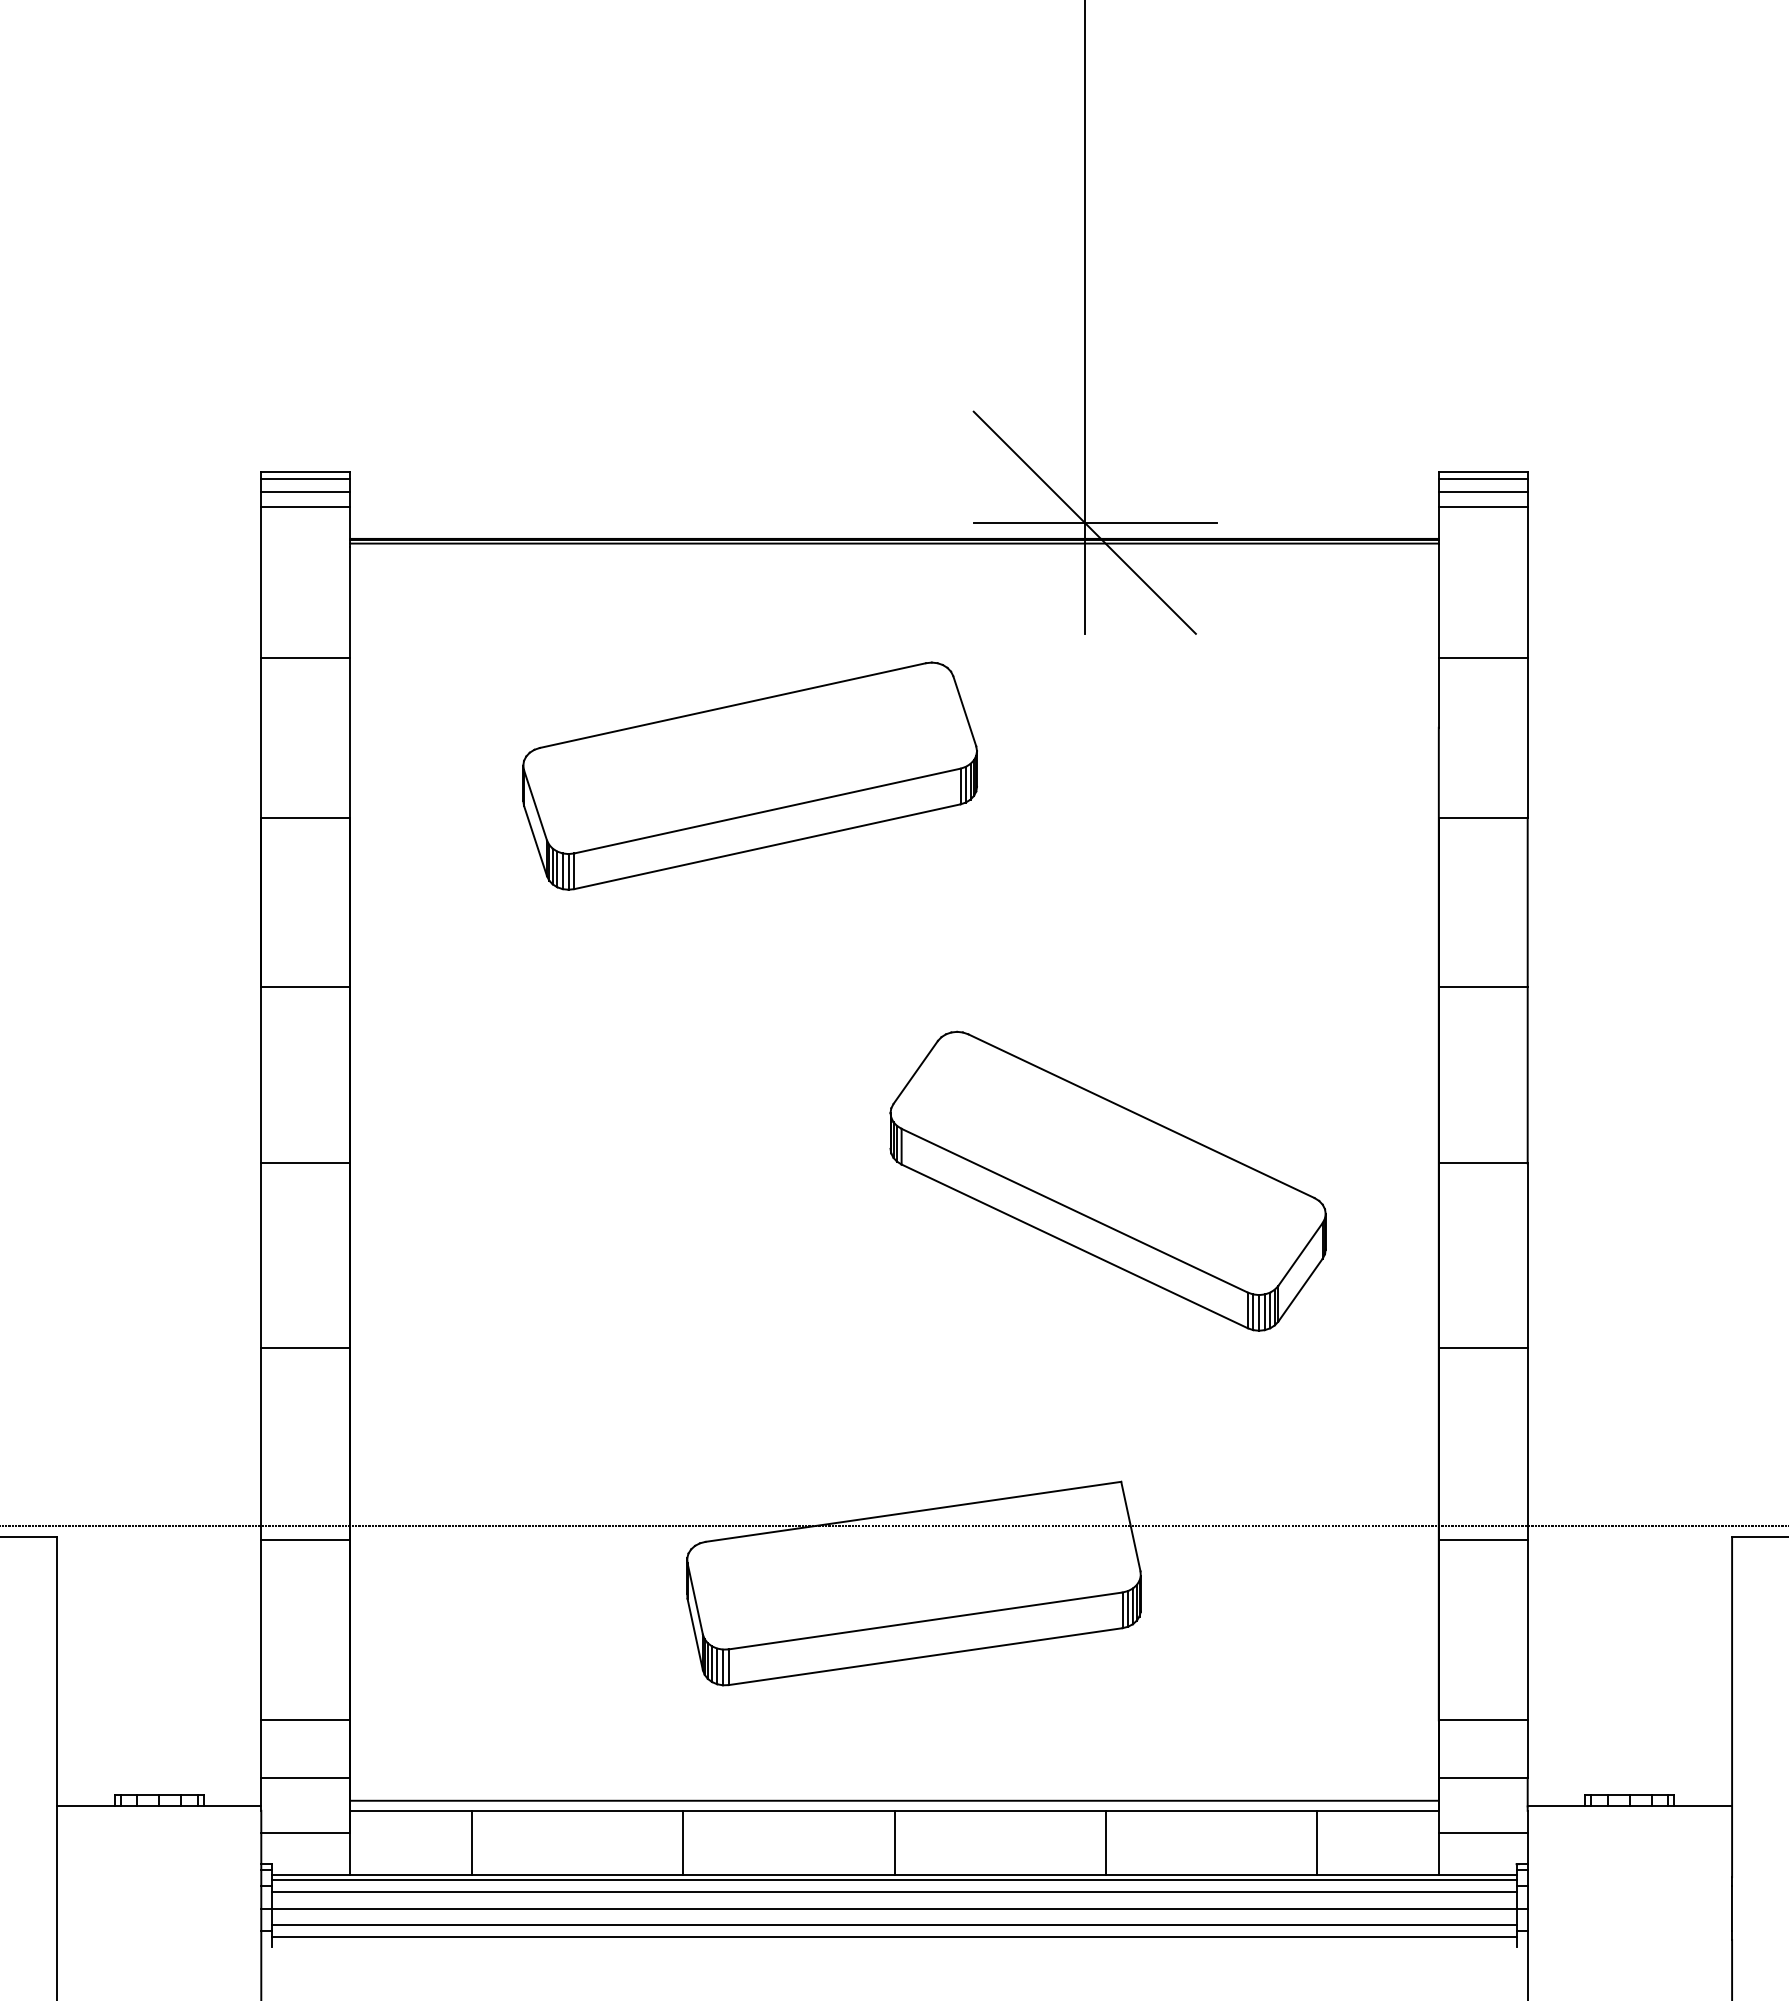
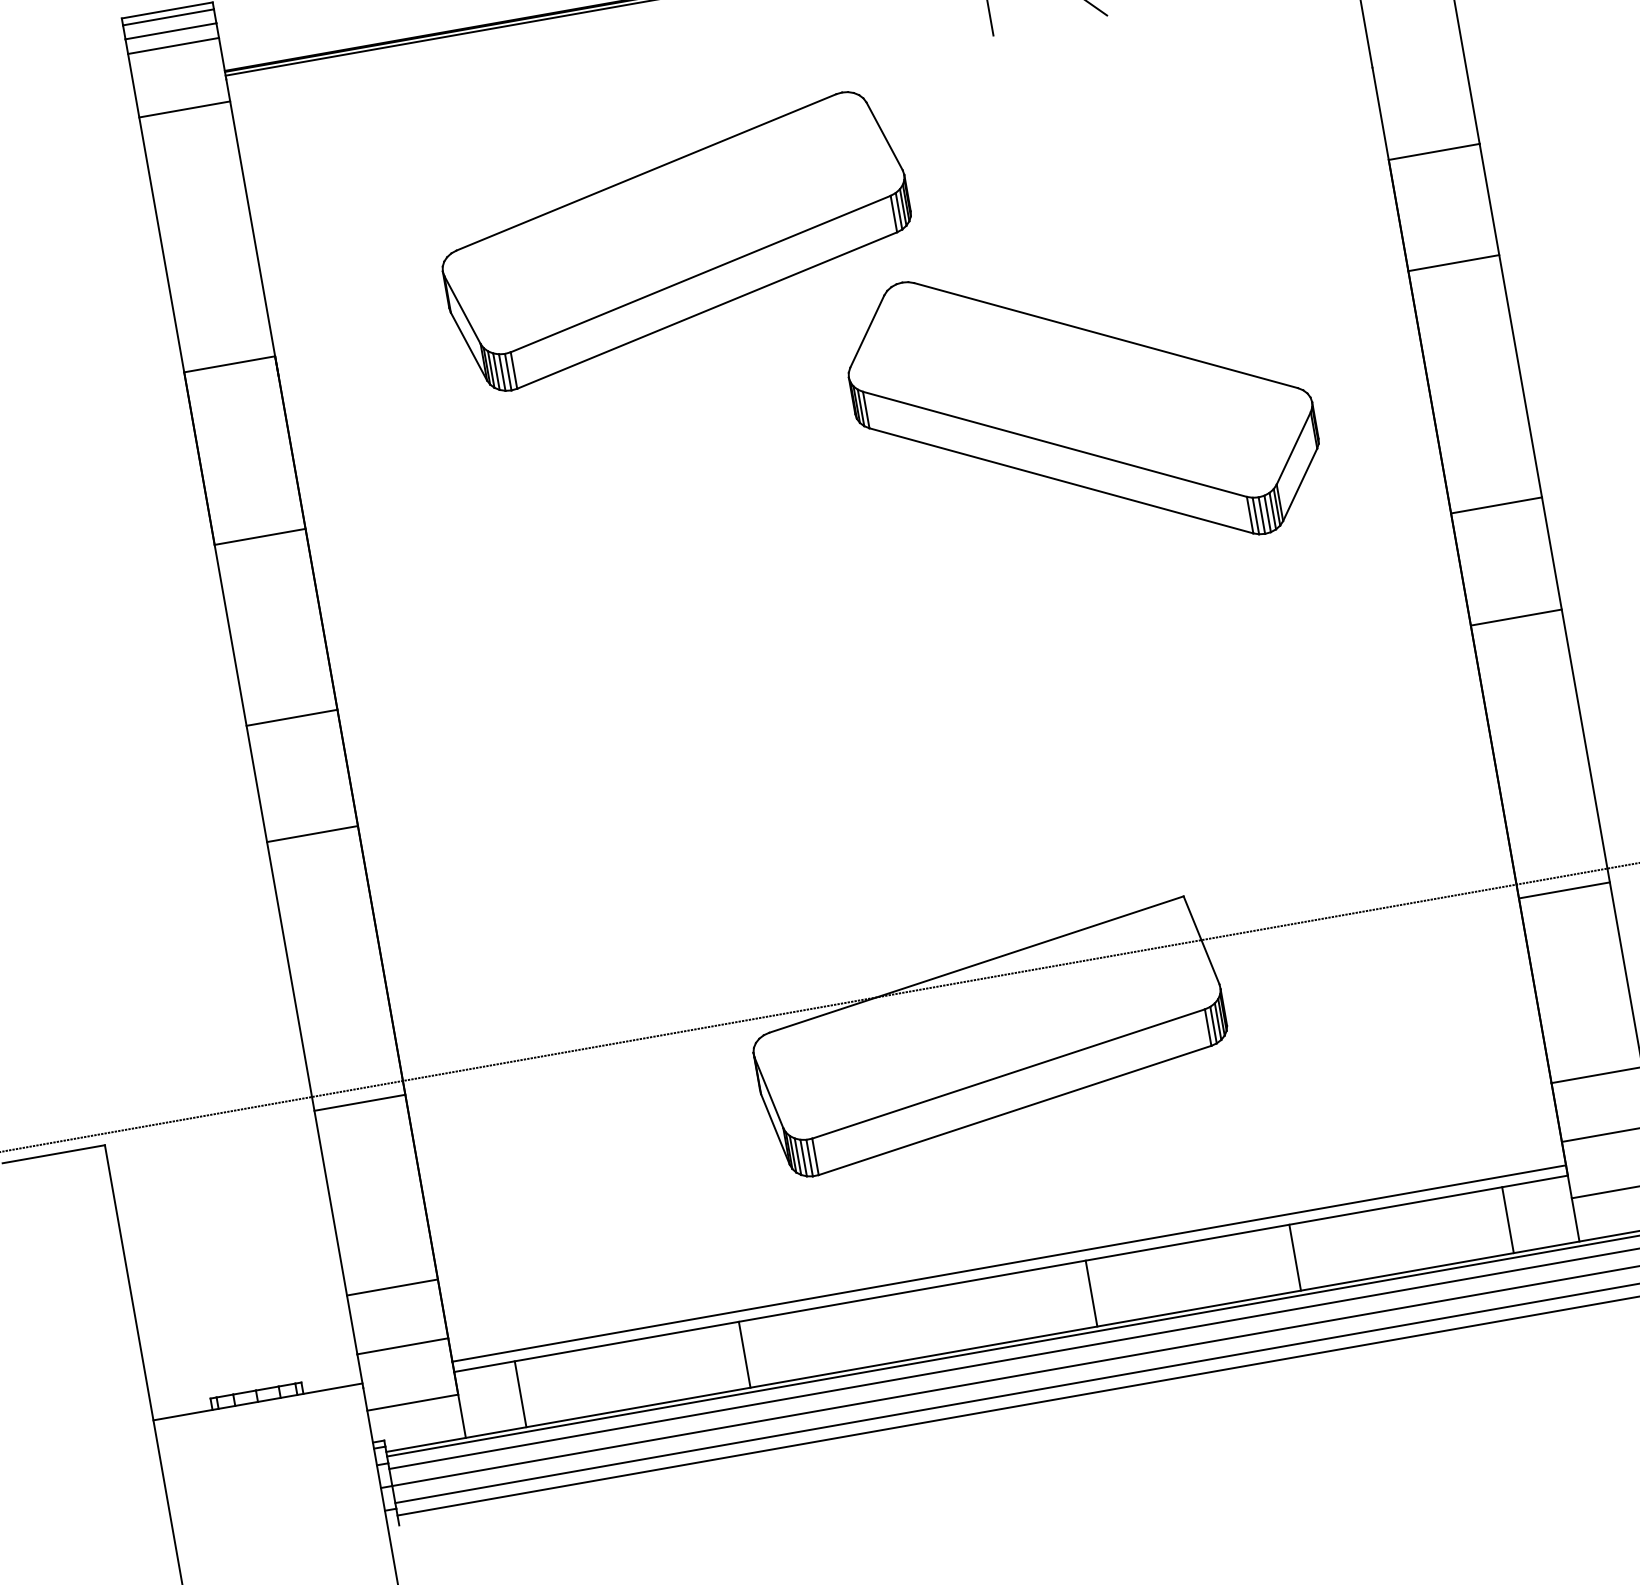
line: (305, 657) -> (184, 109), moved
line: (1482, 986) -> (1453, 263), moved
part: (1107, 1180) -> (1082, 407), moved
line: (305, 1348) -> (312, 834), moved
line: (1482, 1348) -> (1515, 618), moved
line: (472, 1842) -> (520, 1393), moved
line: (683, 1842) -> (744, 1354), moved
line: (894, 1842) -> (1091, 1293), moved
line: (1105, 1842) -> (1295, 1257), moved
line: (1316, 1842) -> (1507, 1219), moved

